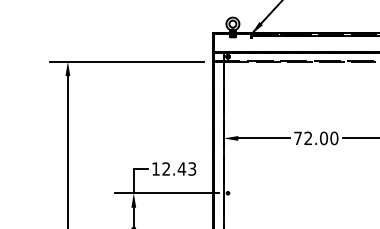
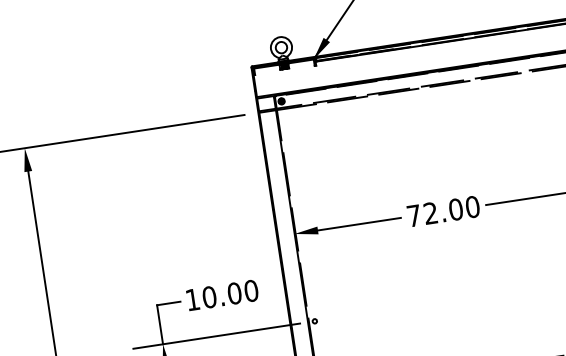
text: (179, 168) -> (230, 293), 12.43 -> 10.00

